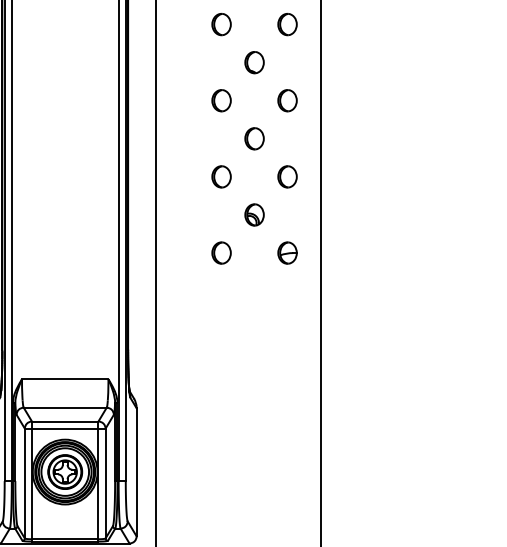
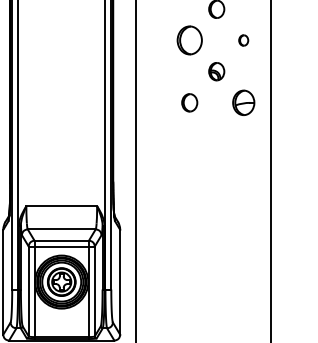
part: (221, 176) -> (189, 40), size x1.6
part: (287, 176) -> (243, 40), size x0.6
part: (287, 252) -> (243, 102), size x1.4

